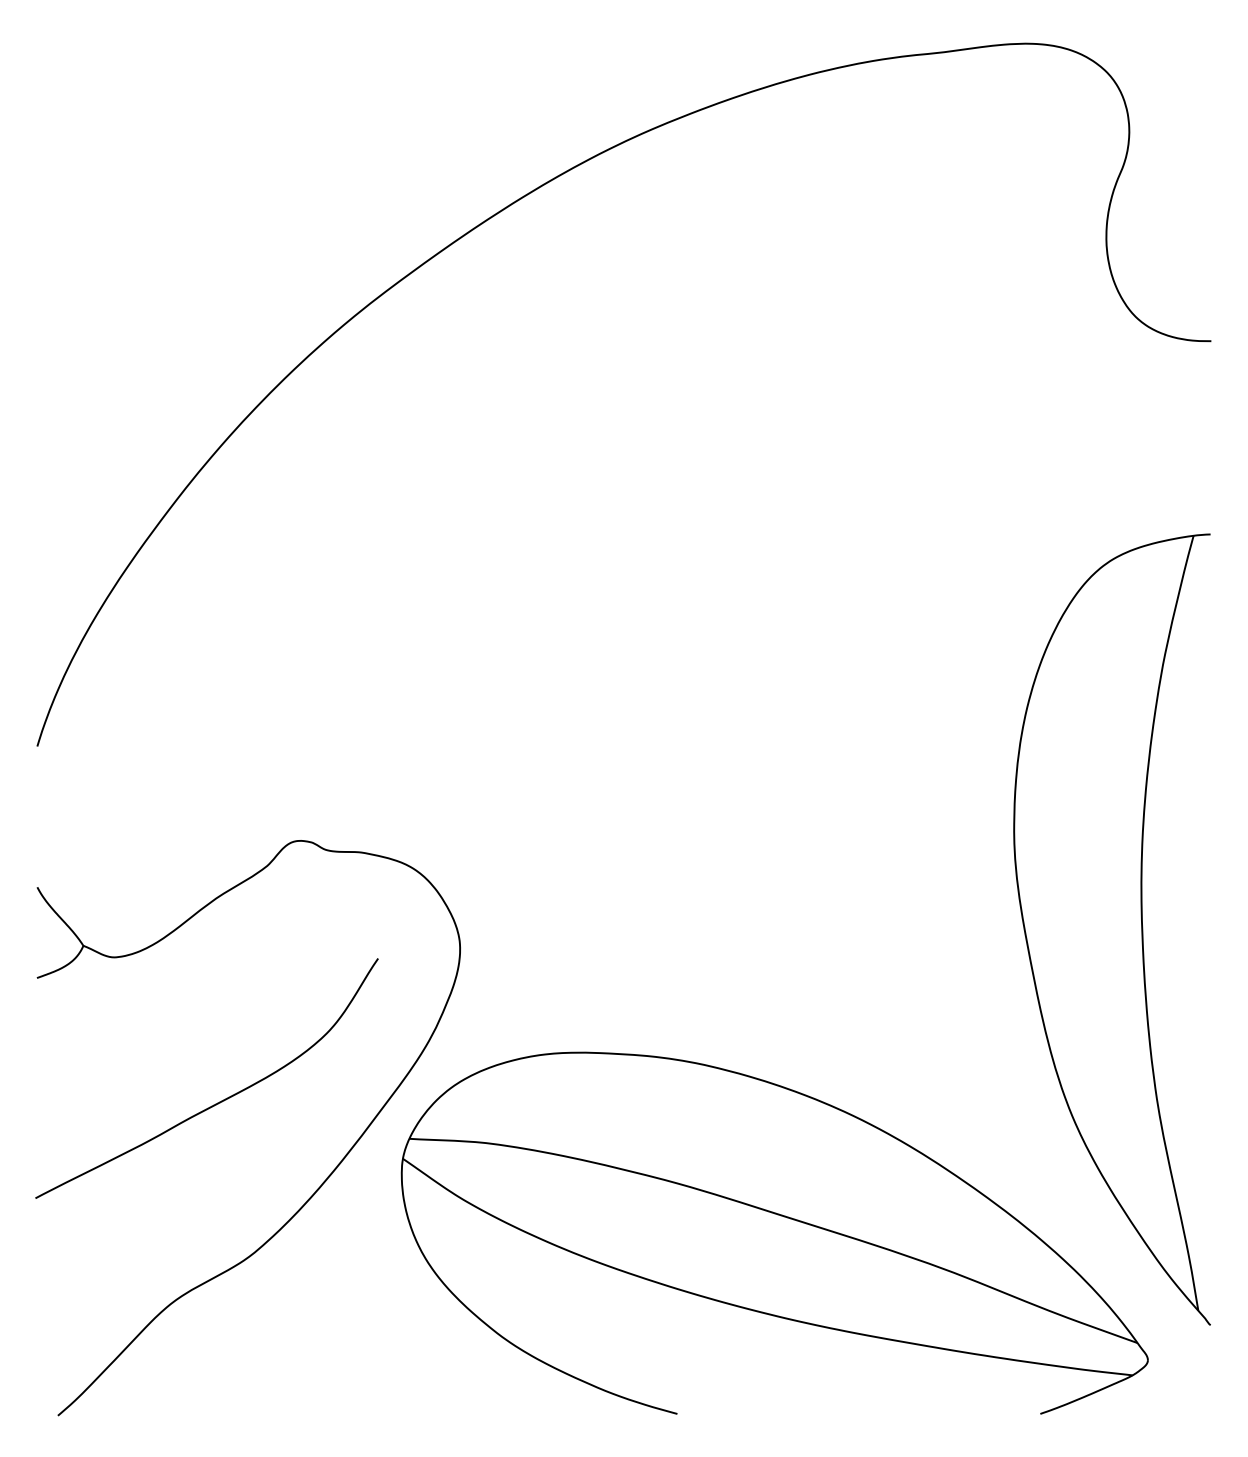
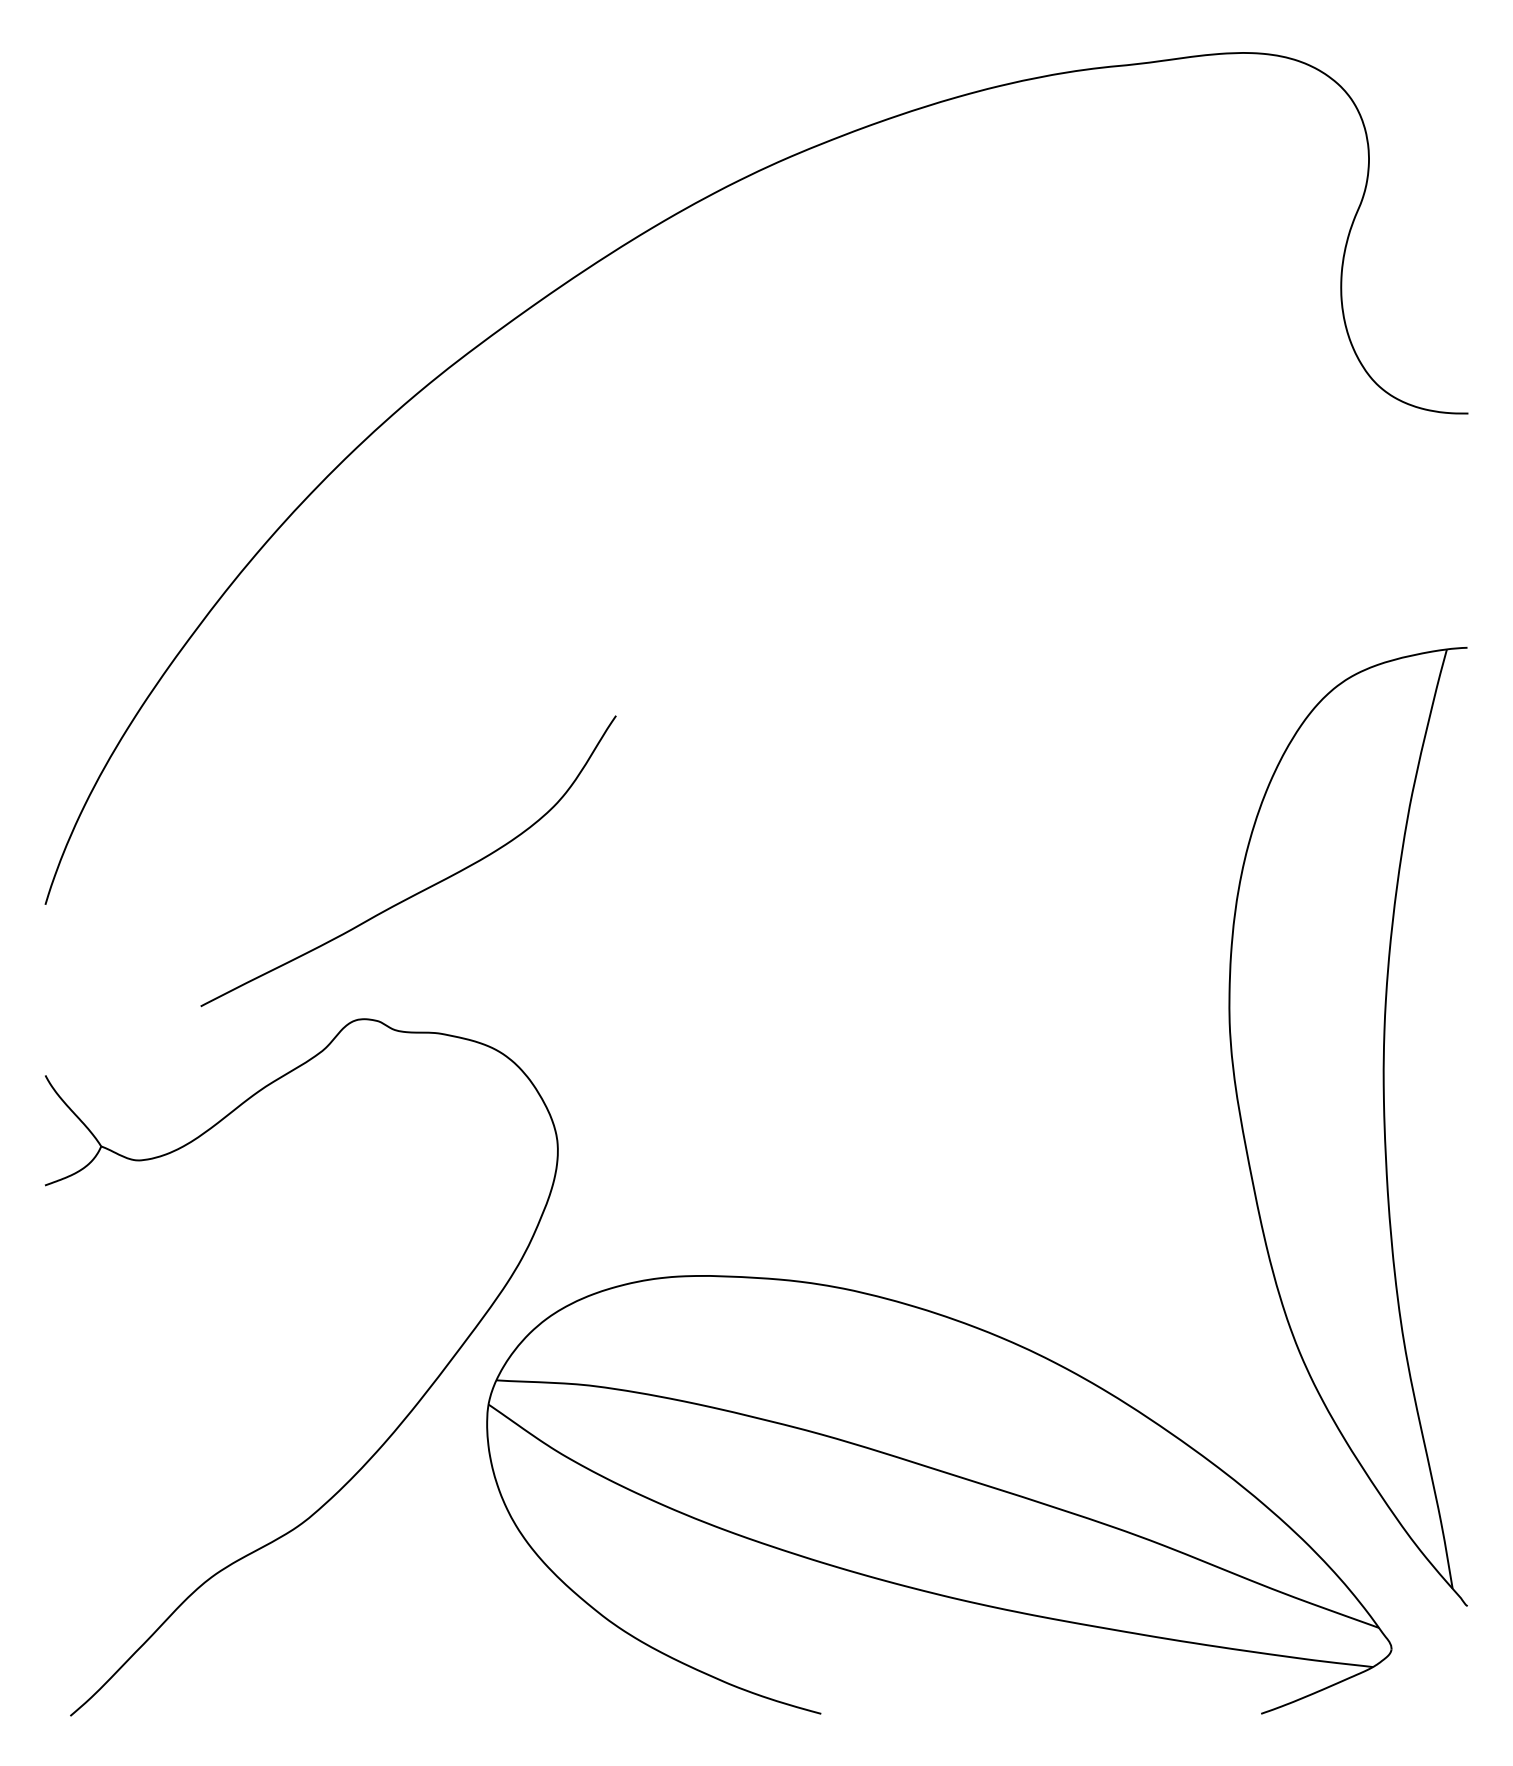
curve: (217, 1102) -> (421, 890), moved

